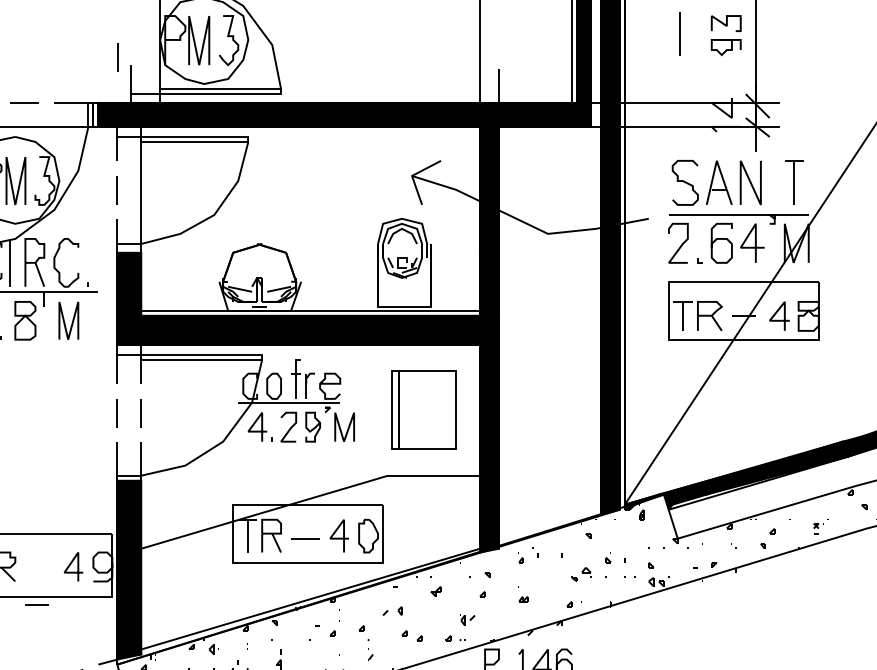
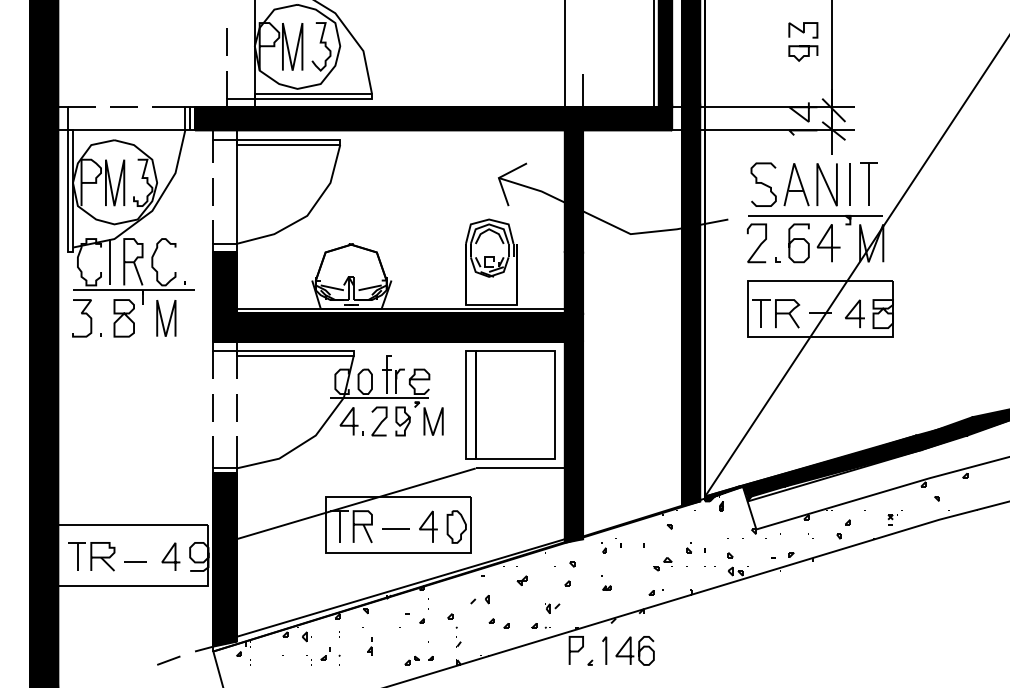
line: (678, 34) -> (849, 184), moved
line: (117, 56) -> (226, 41), moved
part: (424, 409) -> (510, 404), size x1.43
line: (37, 603) -> (135, 561), moved

